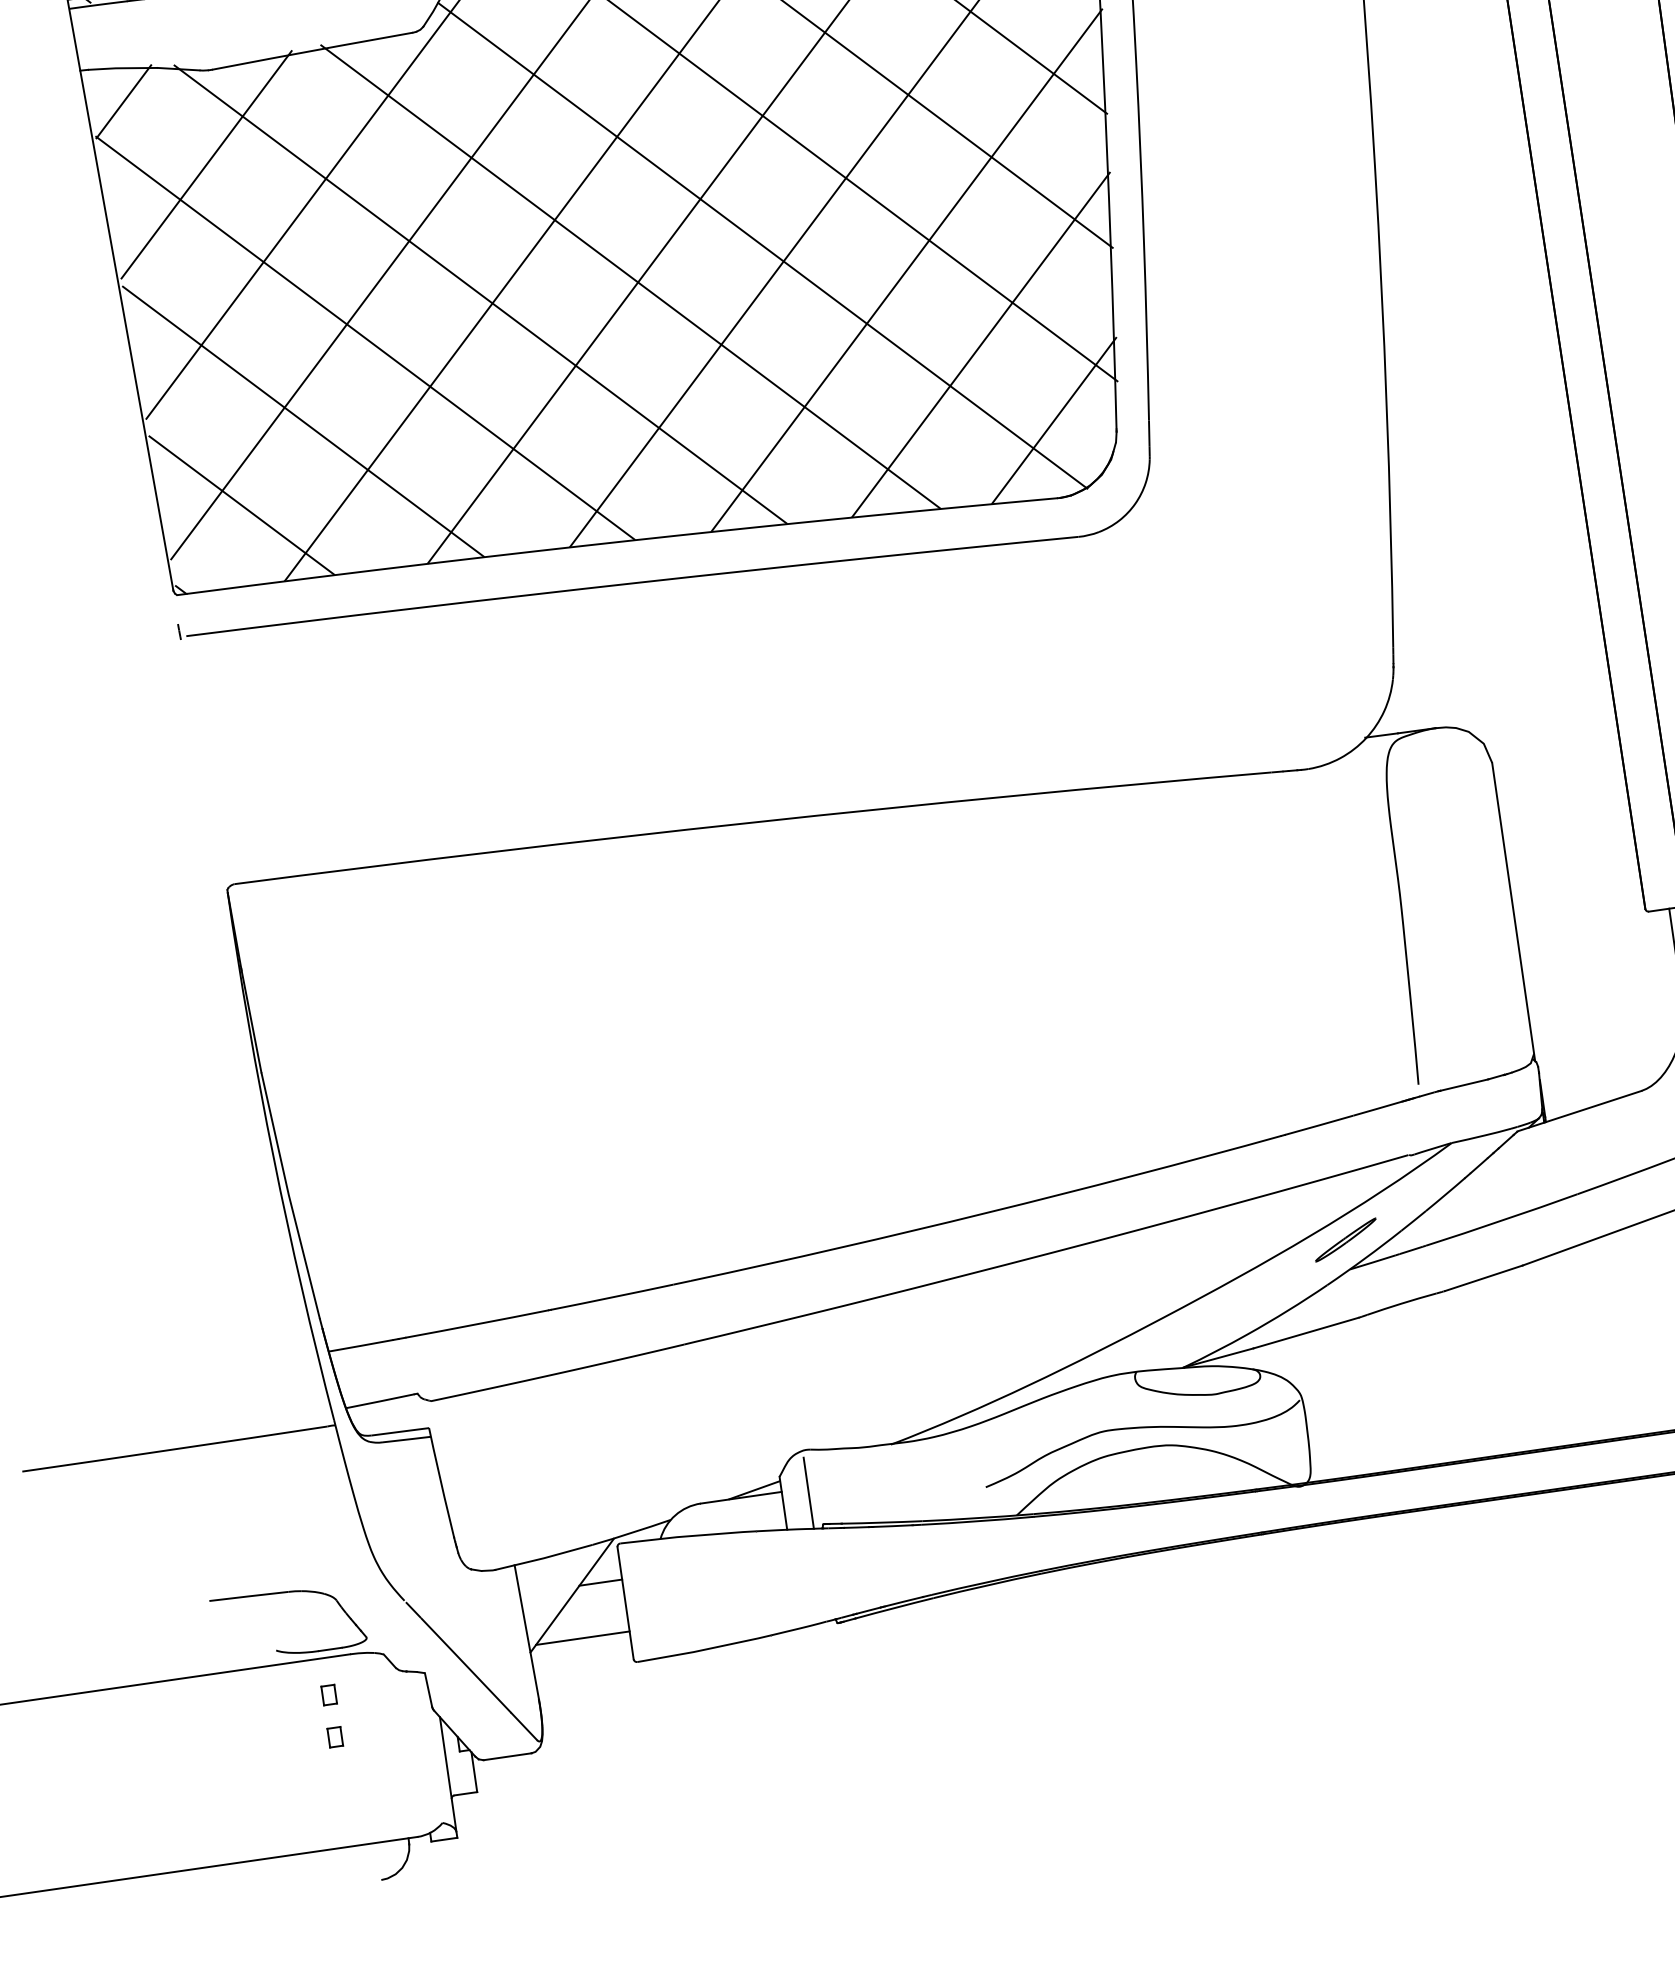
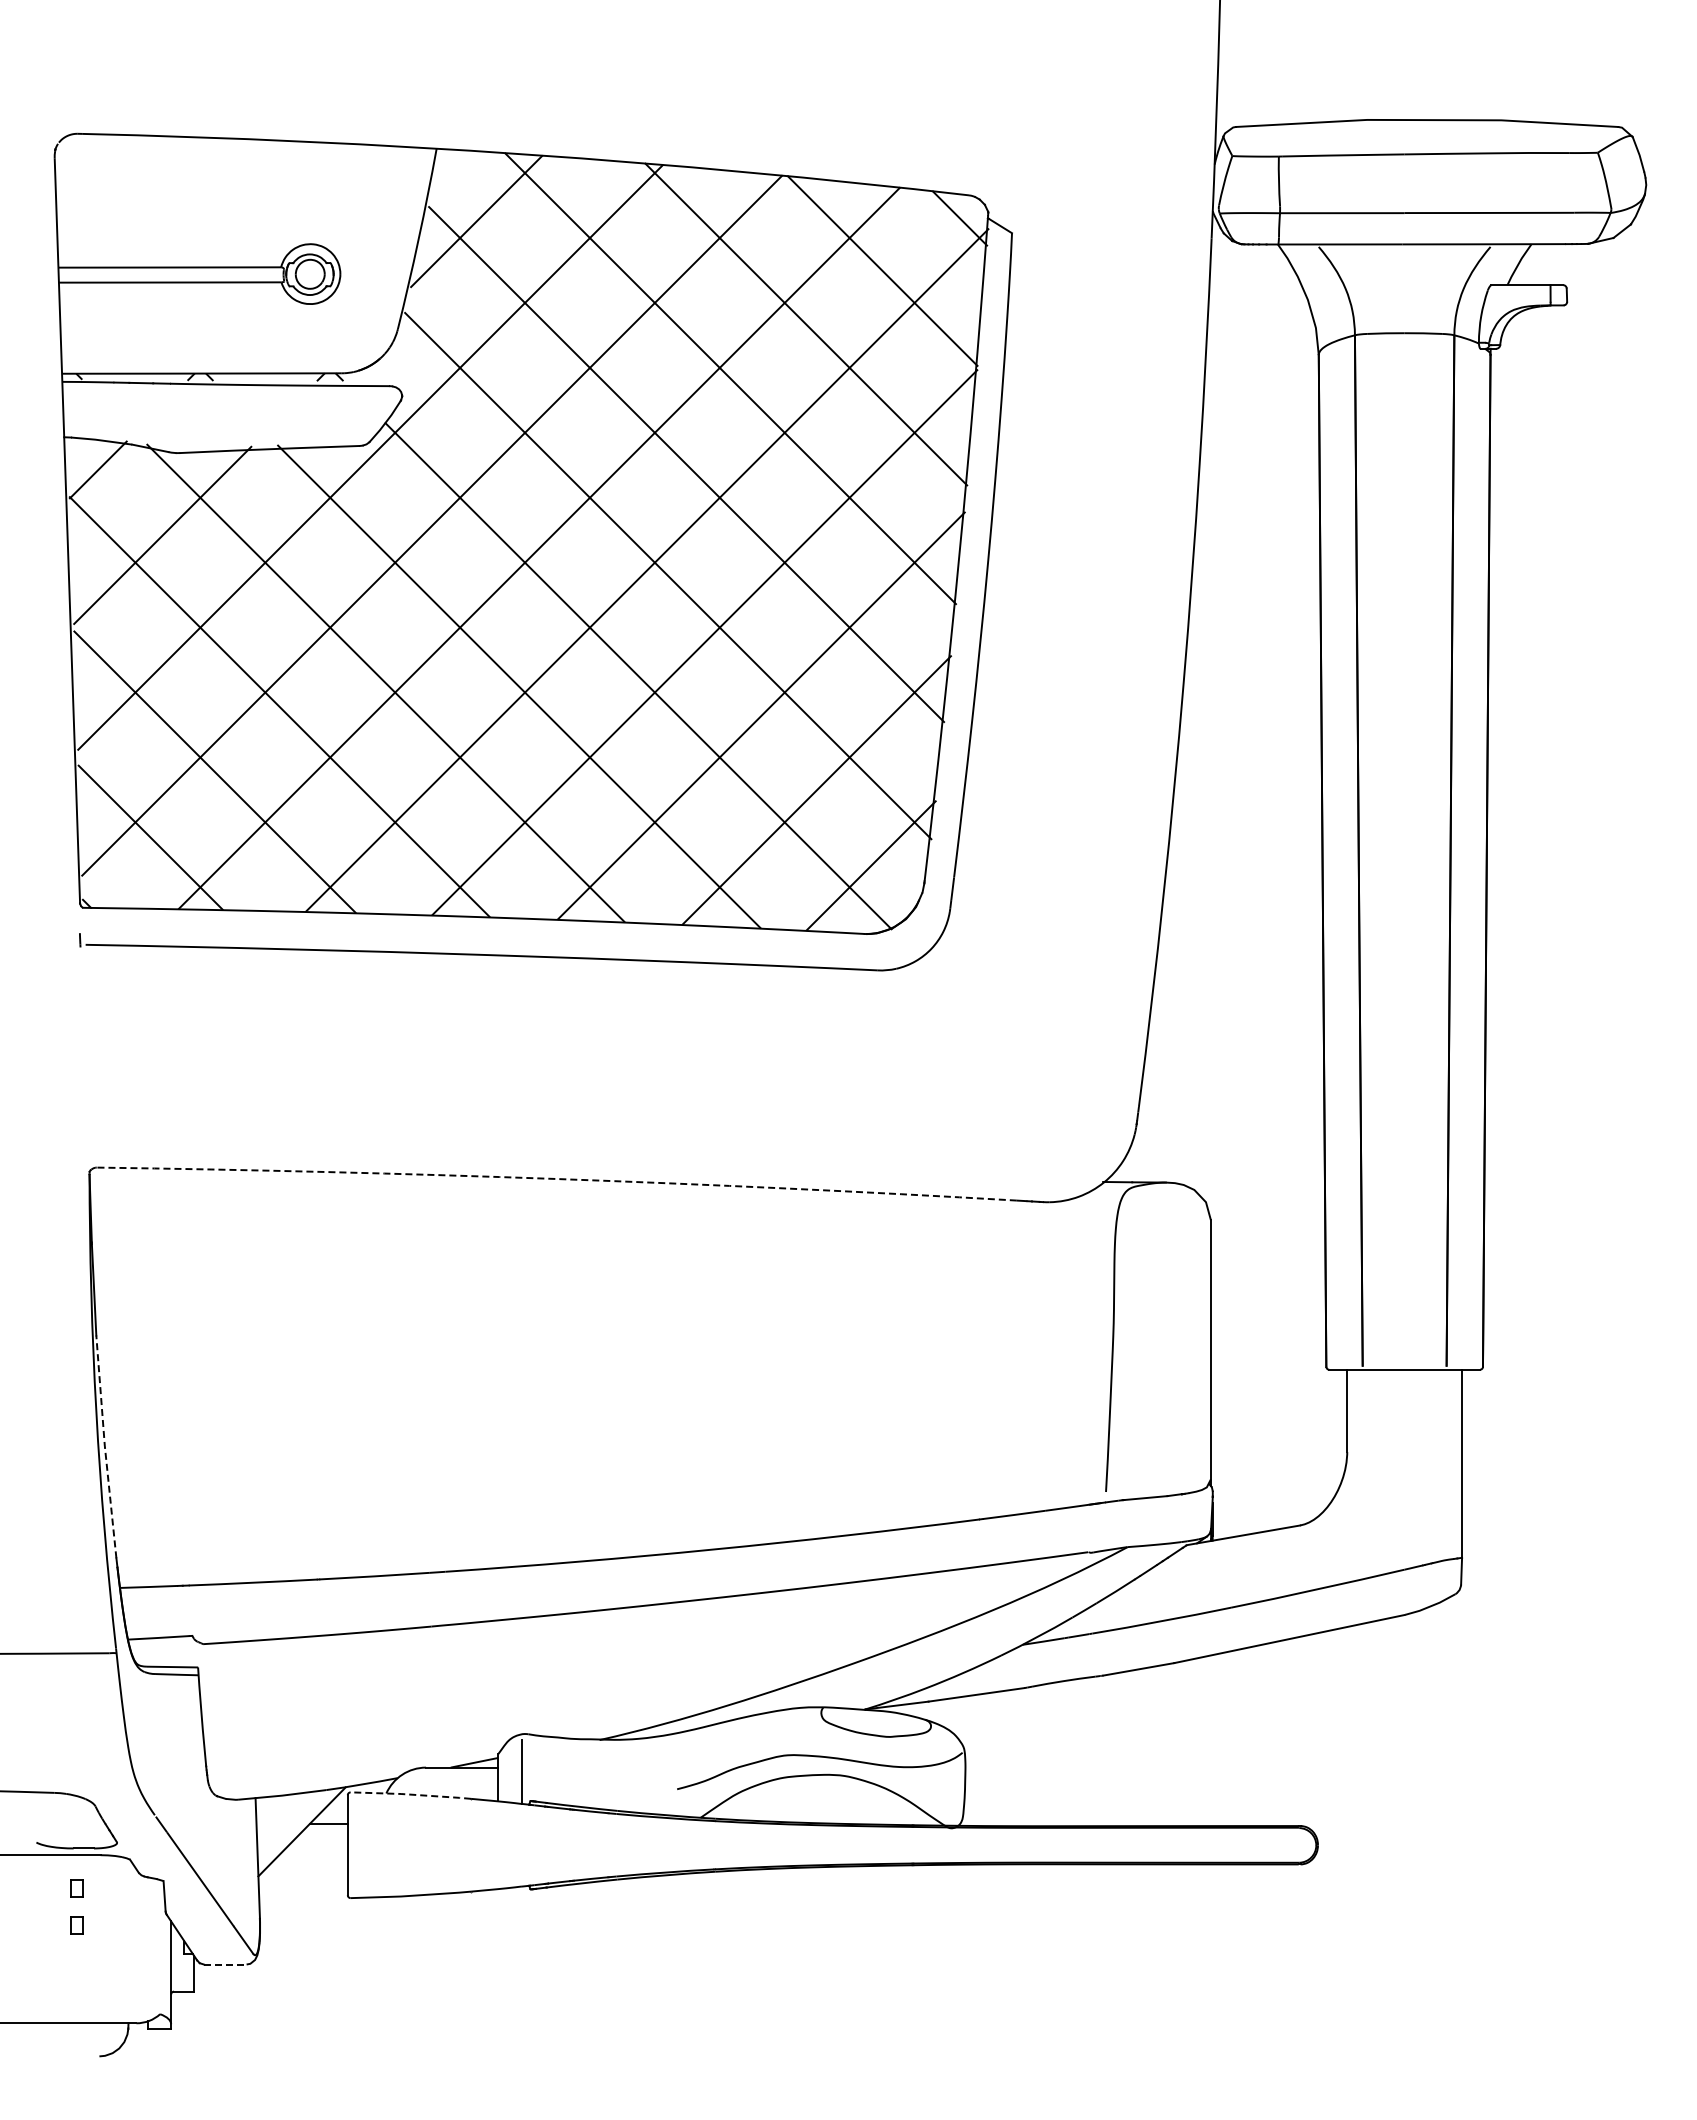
arc: (753, 823) -> (557, 1179), solid -> dashed
line: (288, 1195) -> (104, 1446), solid -> dashed
part: (1345, 1240) -> (1022, 1618), removed
line: (687, 1536) -> (410, 1794), solid -> dashed
line: (582, 1638) -> (305, 1870), removed
line: (507, 1756) -> (225, 1964), solid -> dashed

